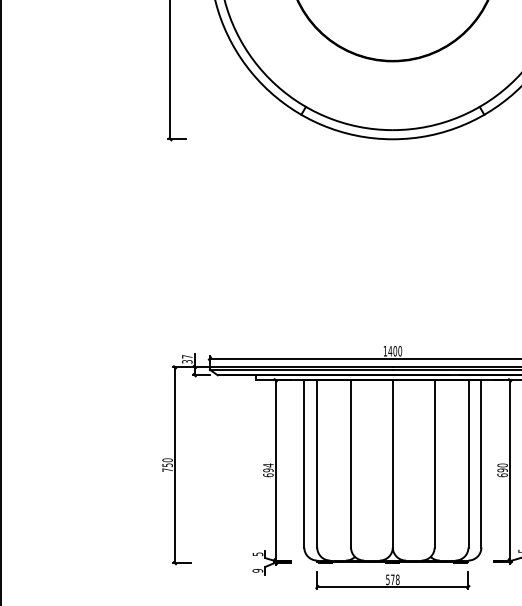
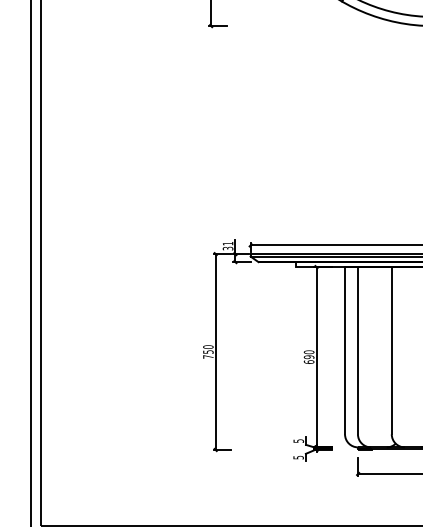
text: (187, 356) -> (228, 243), 37 -> 31
text: (268, 465) -> (309, 352), 694 -> 690
text: (257, 570) -> (298, 457), 9 -> 5

